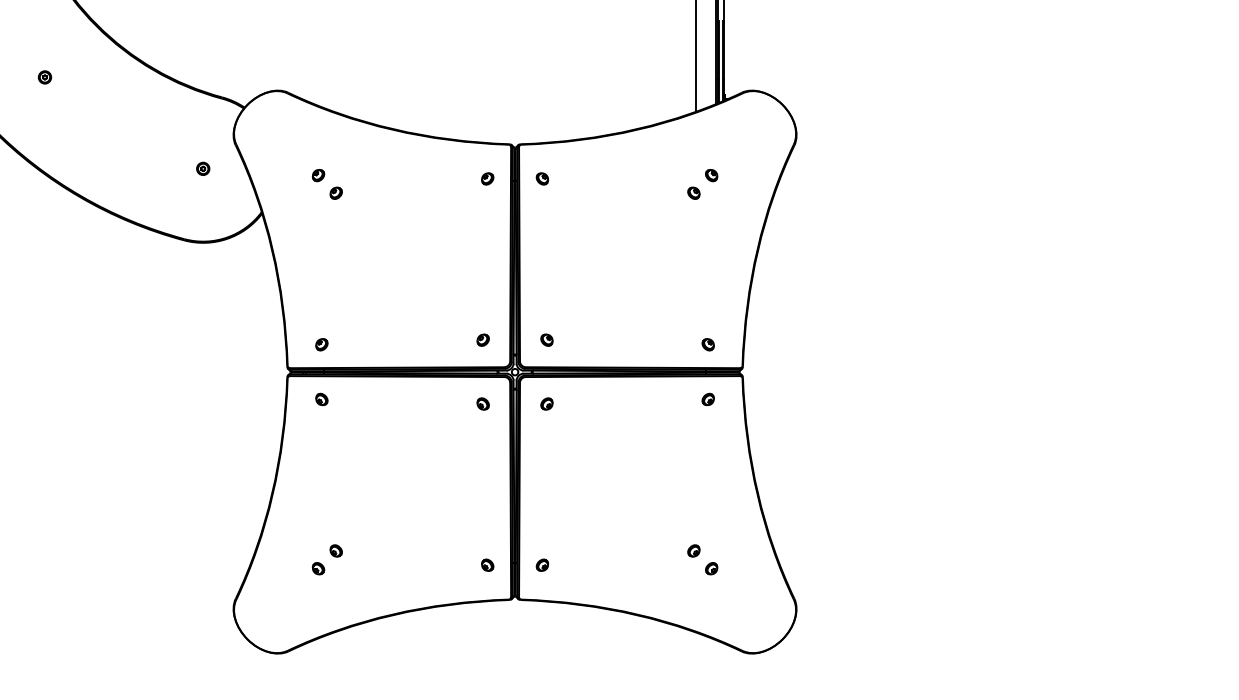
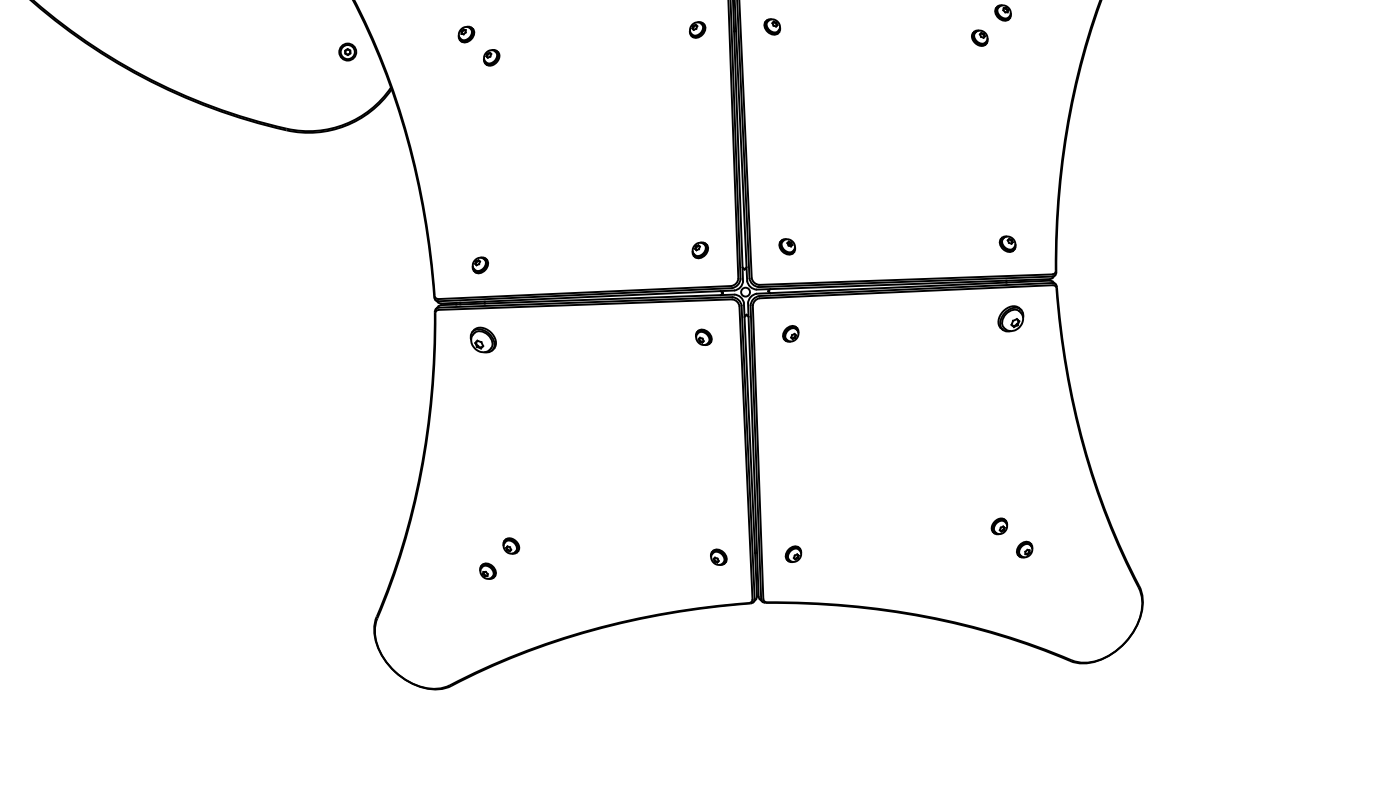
part: (203, 168) -> (348, 51), moved
part: (321, 399) -> (482, 340), size x1.6
part: (707, 399) -> (1009, 318), size x1.6

